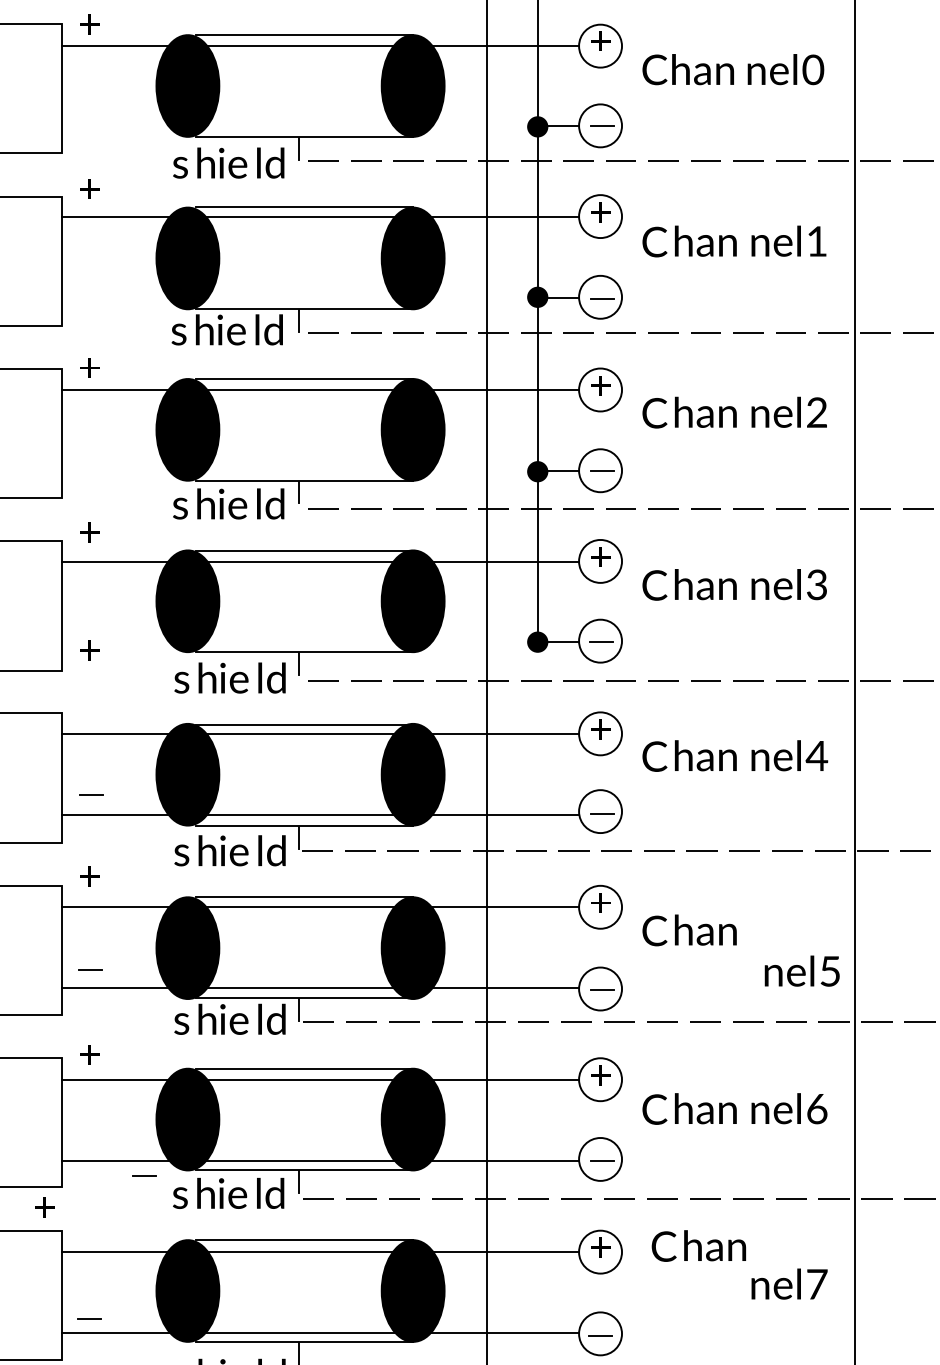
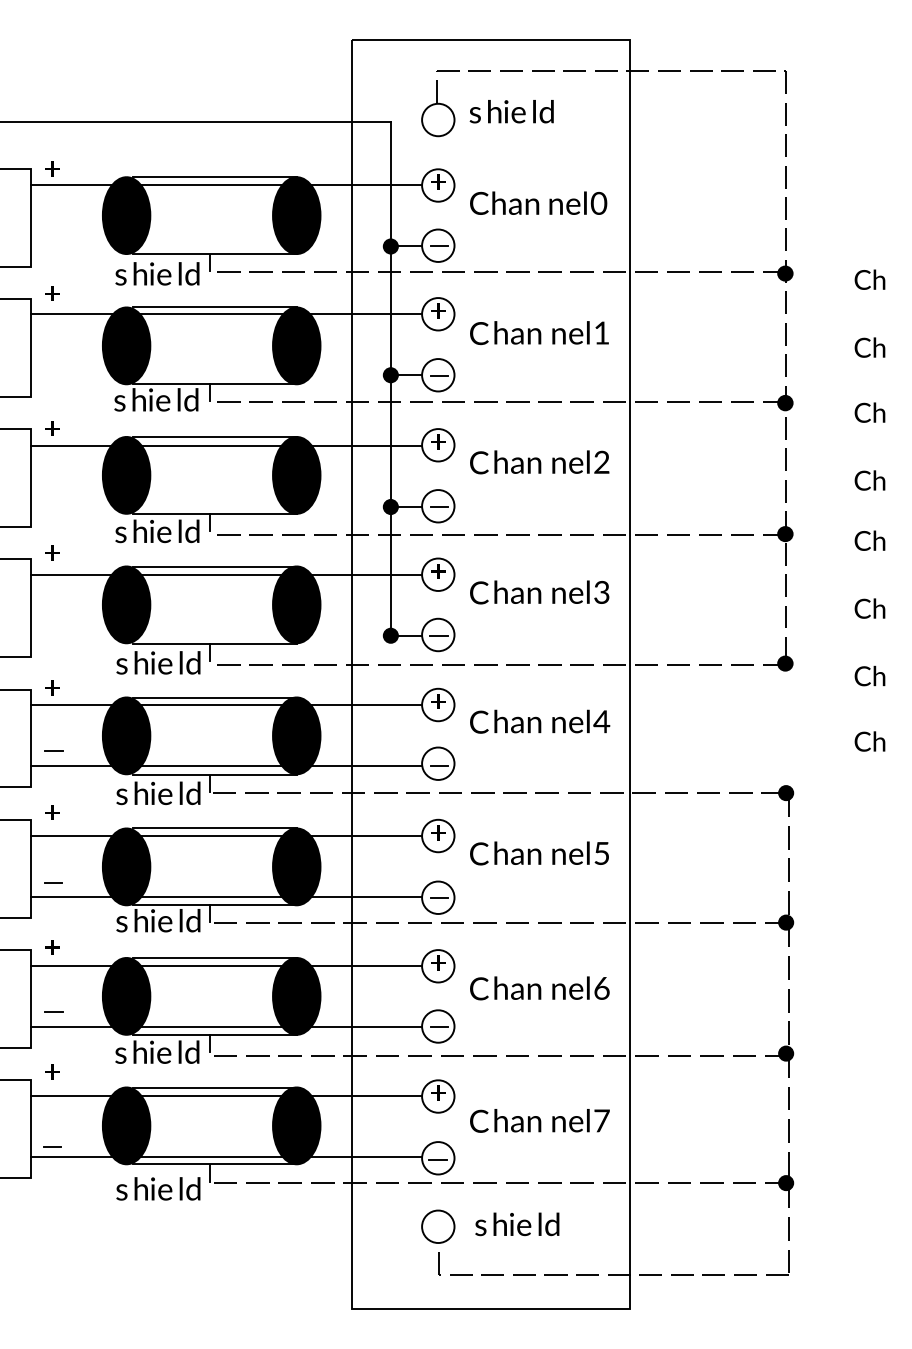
text: (89, 649) -> (52, 687), moved
text: (802, 970) -> (580, 852), moved
line: (144, 1175) -> (53, 1011), moved
text: (44, 1207) -> (52, 1071), moved
text: (698, 1245) -> (505, 1120), moved

